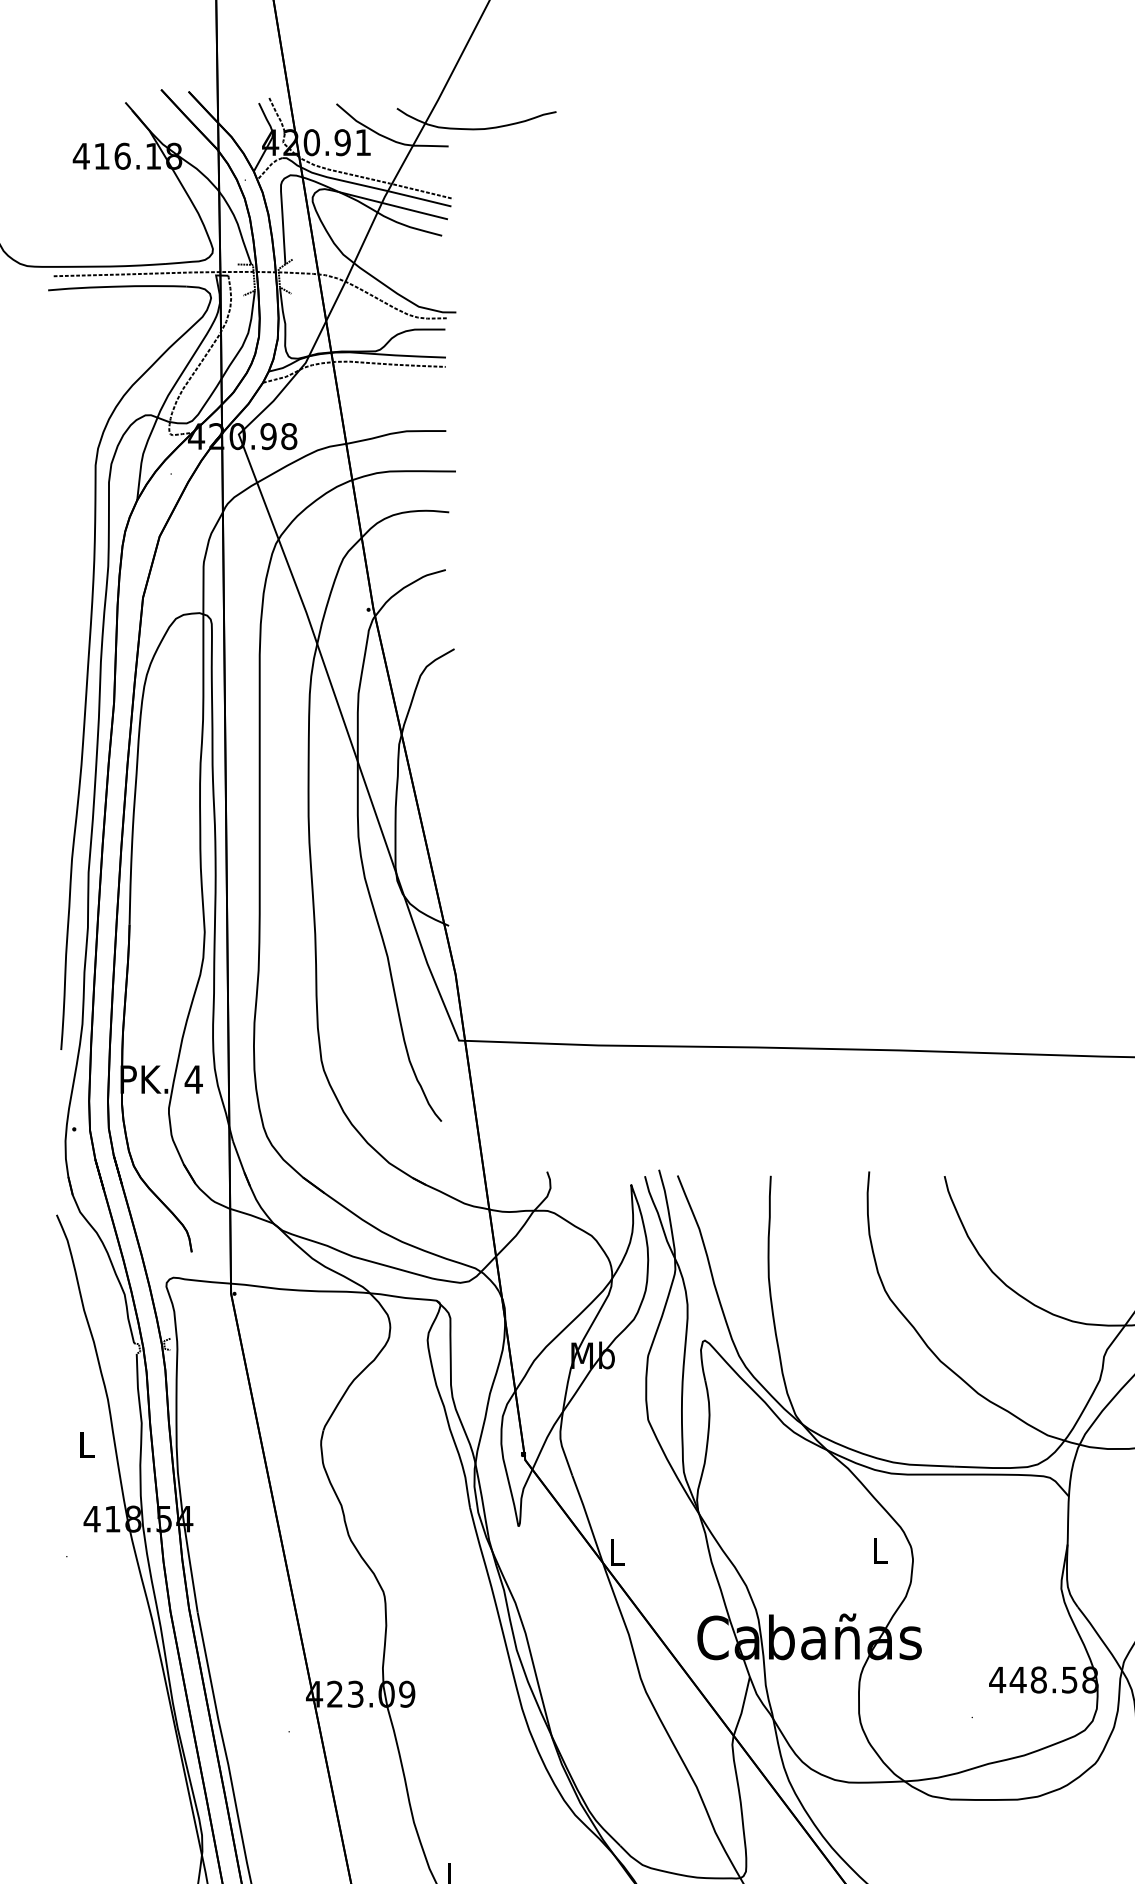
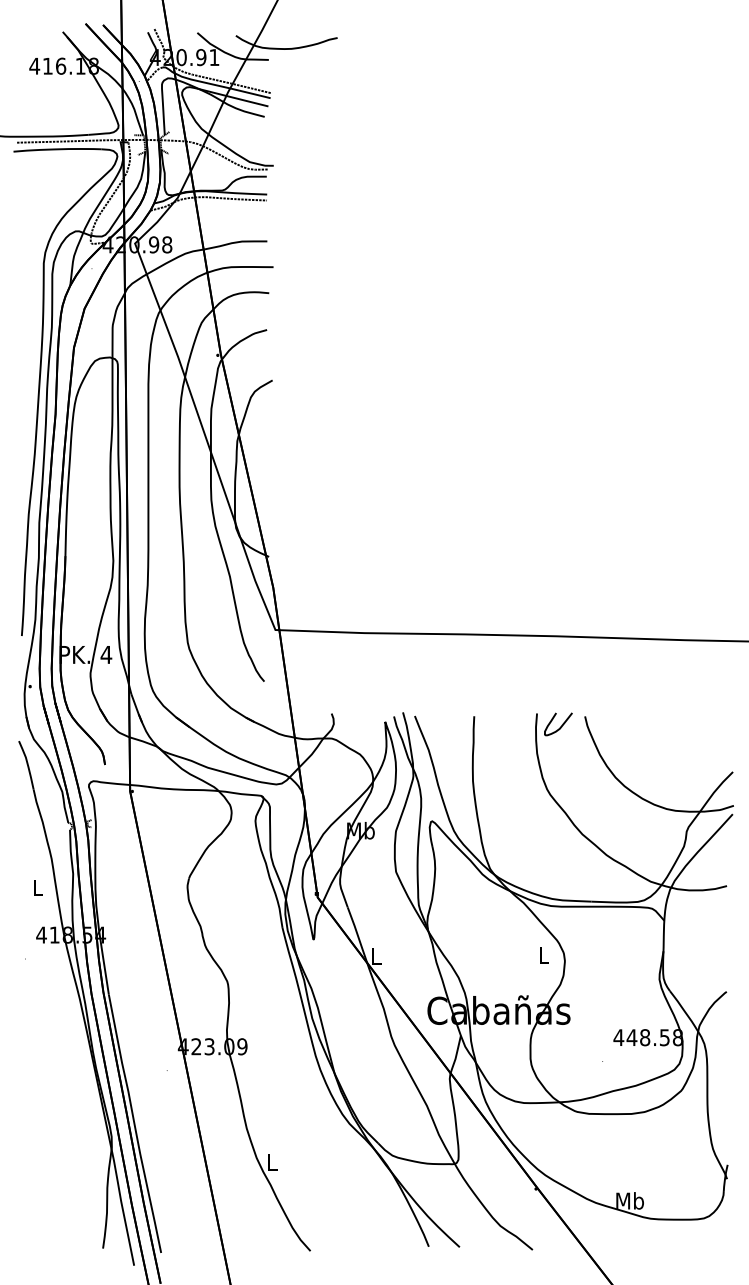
curve: (906, 1191) -> (560, 726), added

